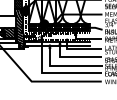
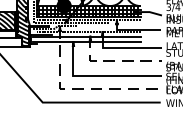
line: (73, 56) -> (113, 60), solid -> dashed
line: (53, 73) -> (79, 88), solid -> dashed

